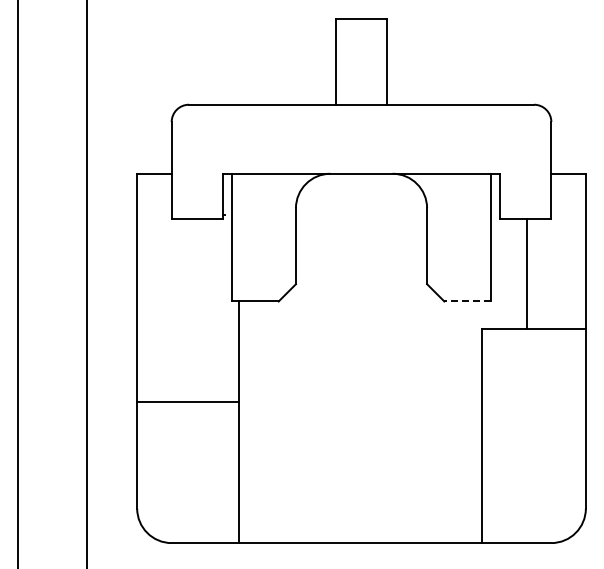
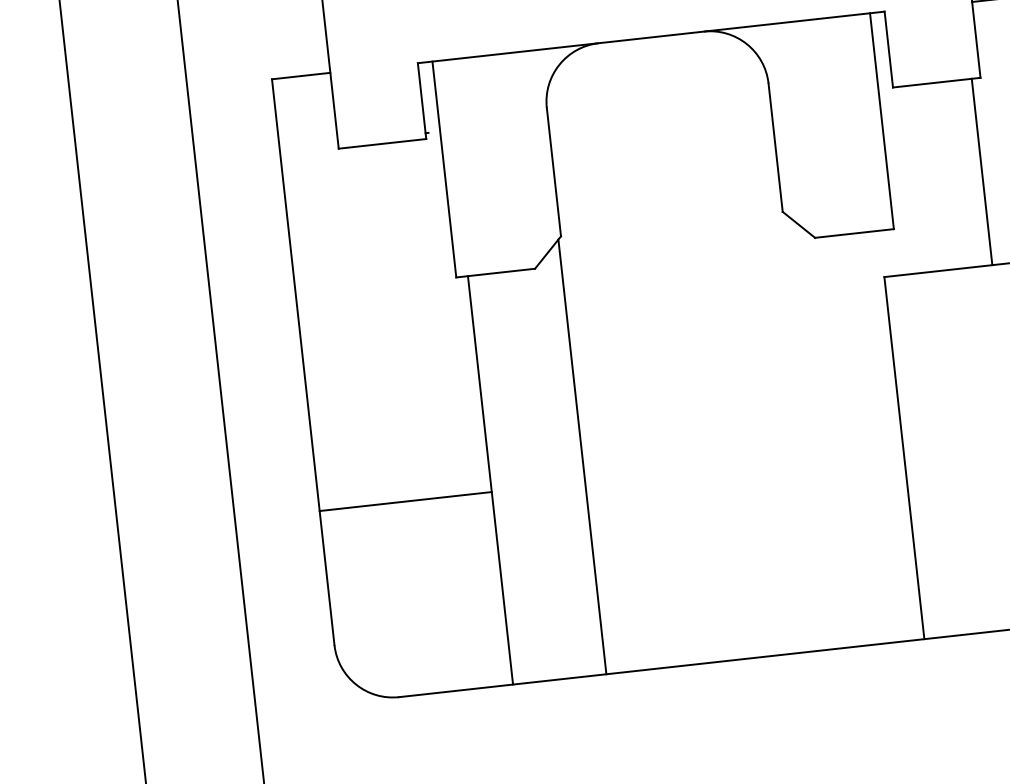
line: (527, 273) -> (982, 171), moved
line: (467, 301) -> (854, 233), dashed -> solid
line: (188, 402) -> (406, 501), moved
line: (294, 414) -> (582, 456), added

